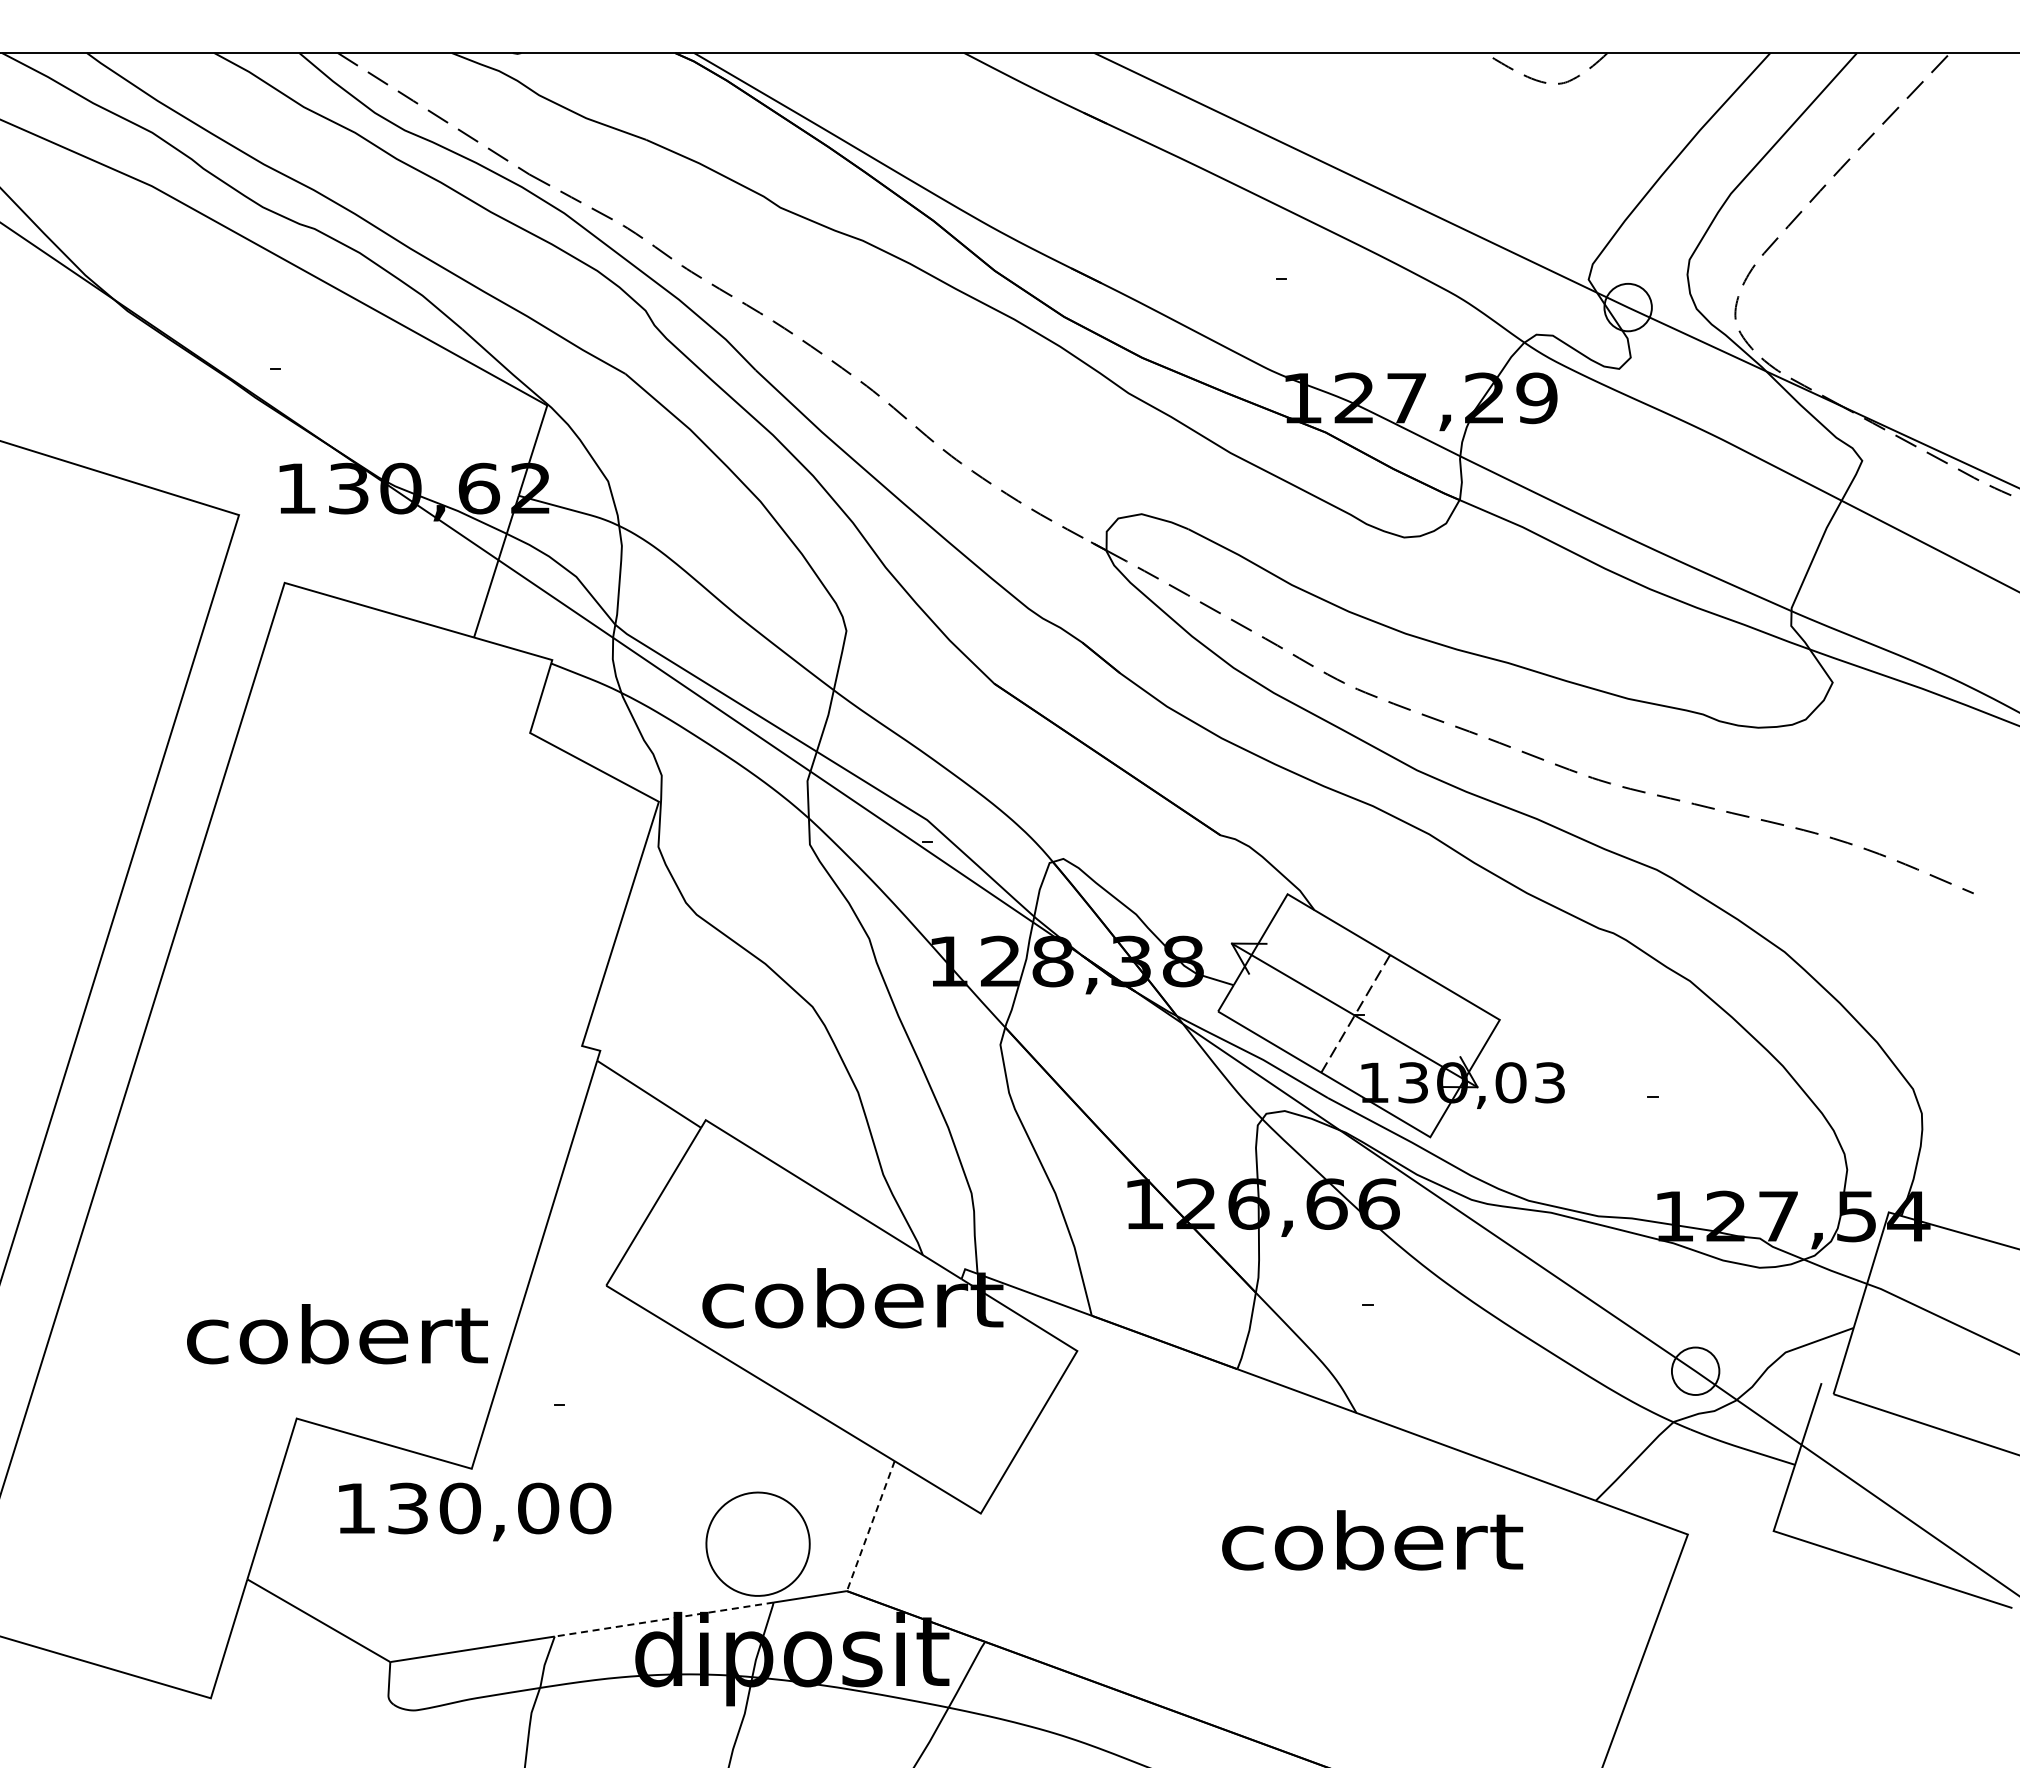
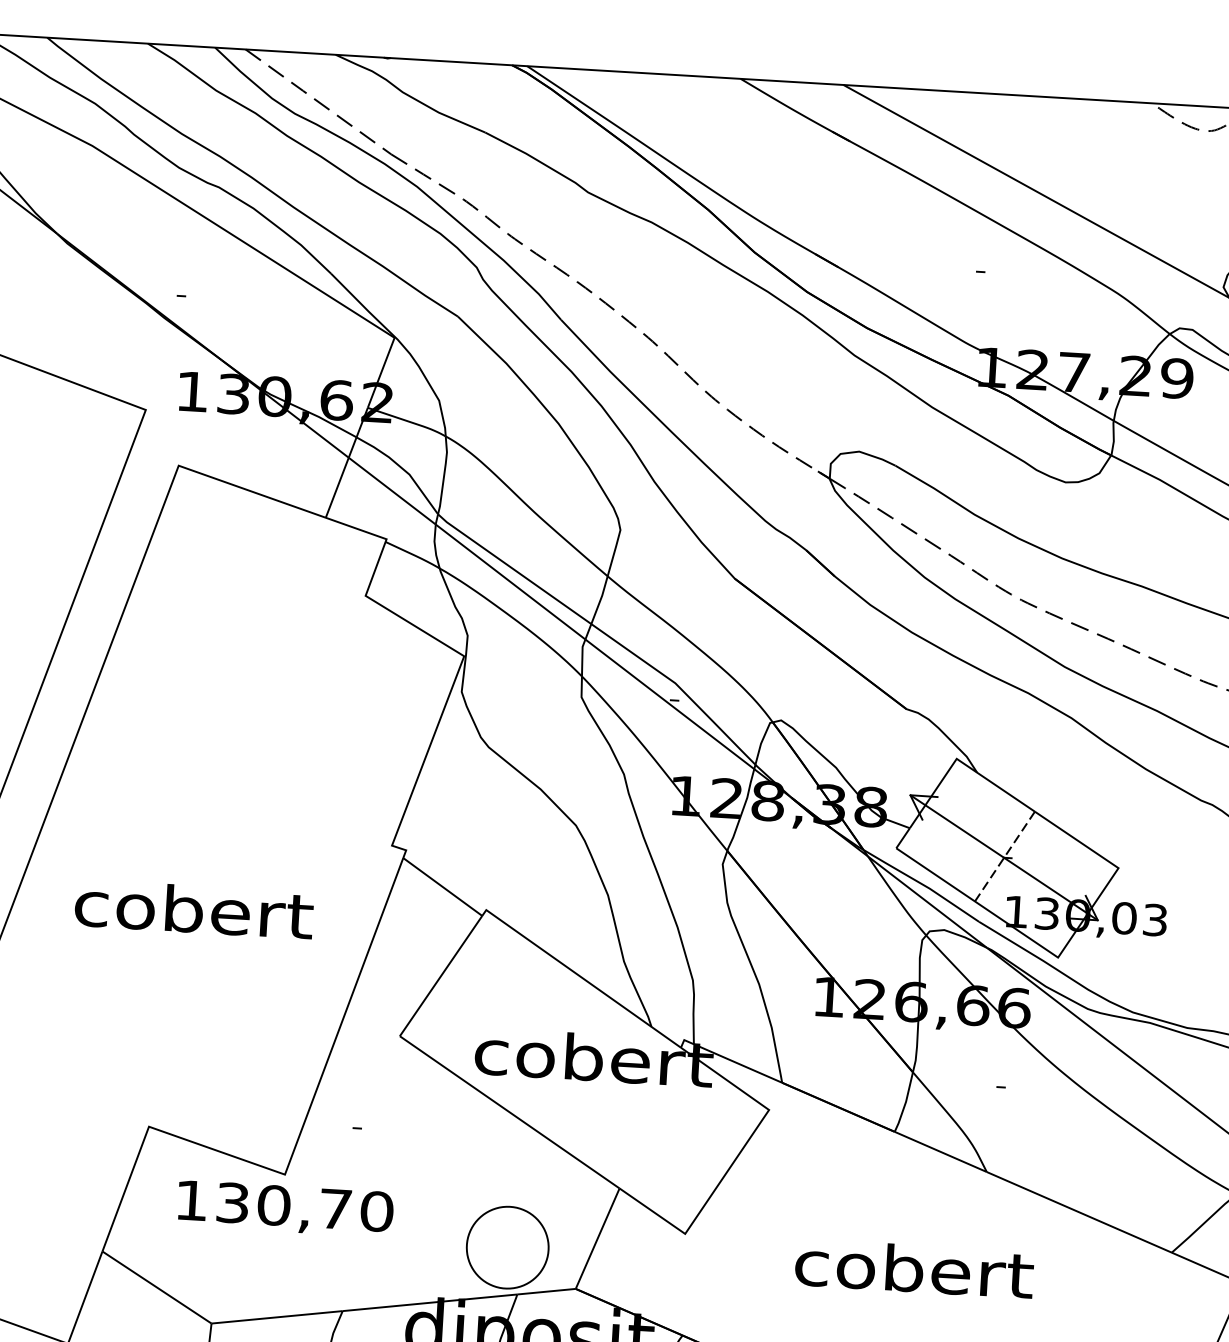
text: (337, 1334) -> (194, 909), moved
text: (538, 1508) -> (335, 1209), 130,00 -> 130,70
line: (870, 1526) -> (597, 1238), dashed -> solid
text: (1372, 1540) -> (914, 1268), moved
line: (664, 1619) -> (430, 1302), dashed -> solid

